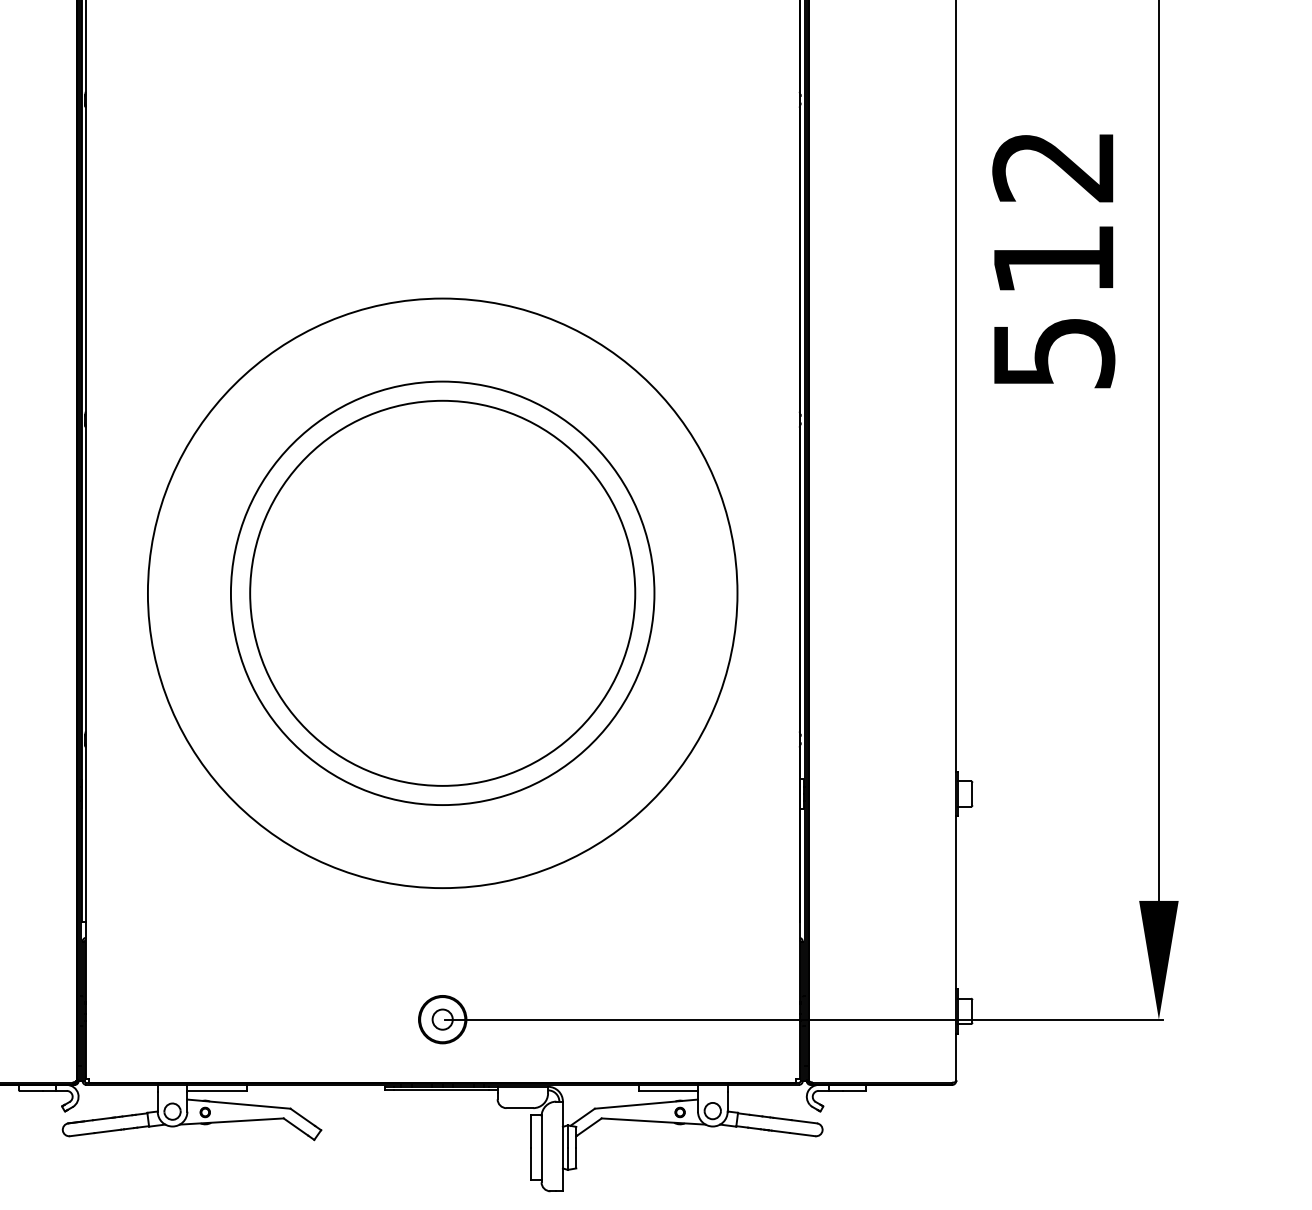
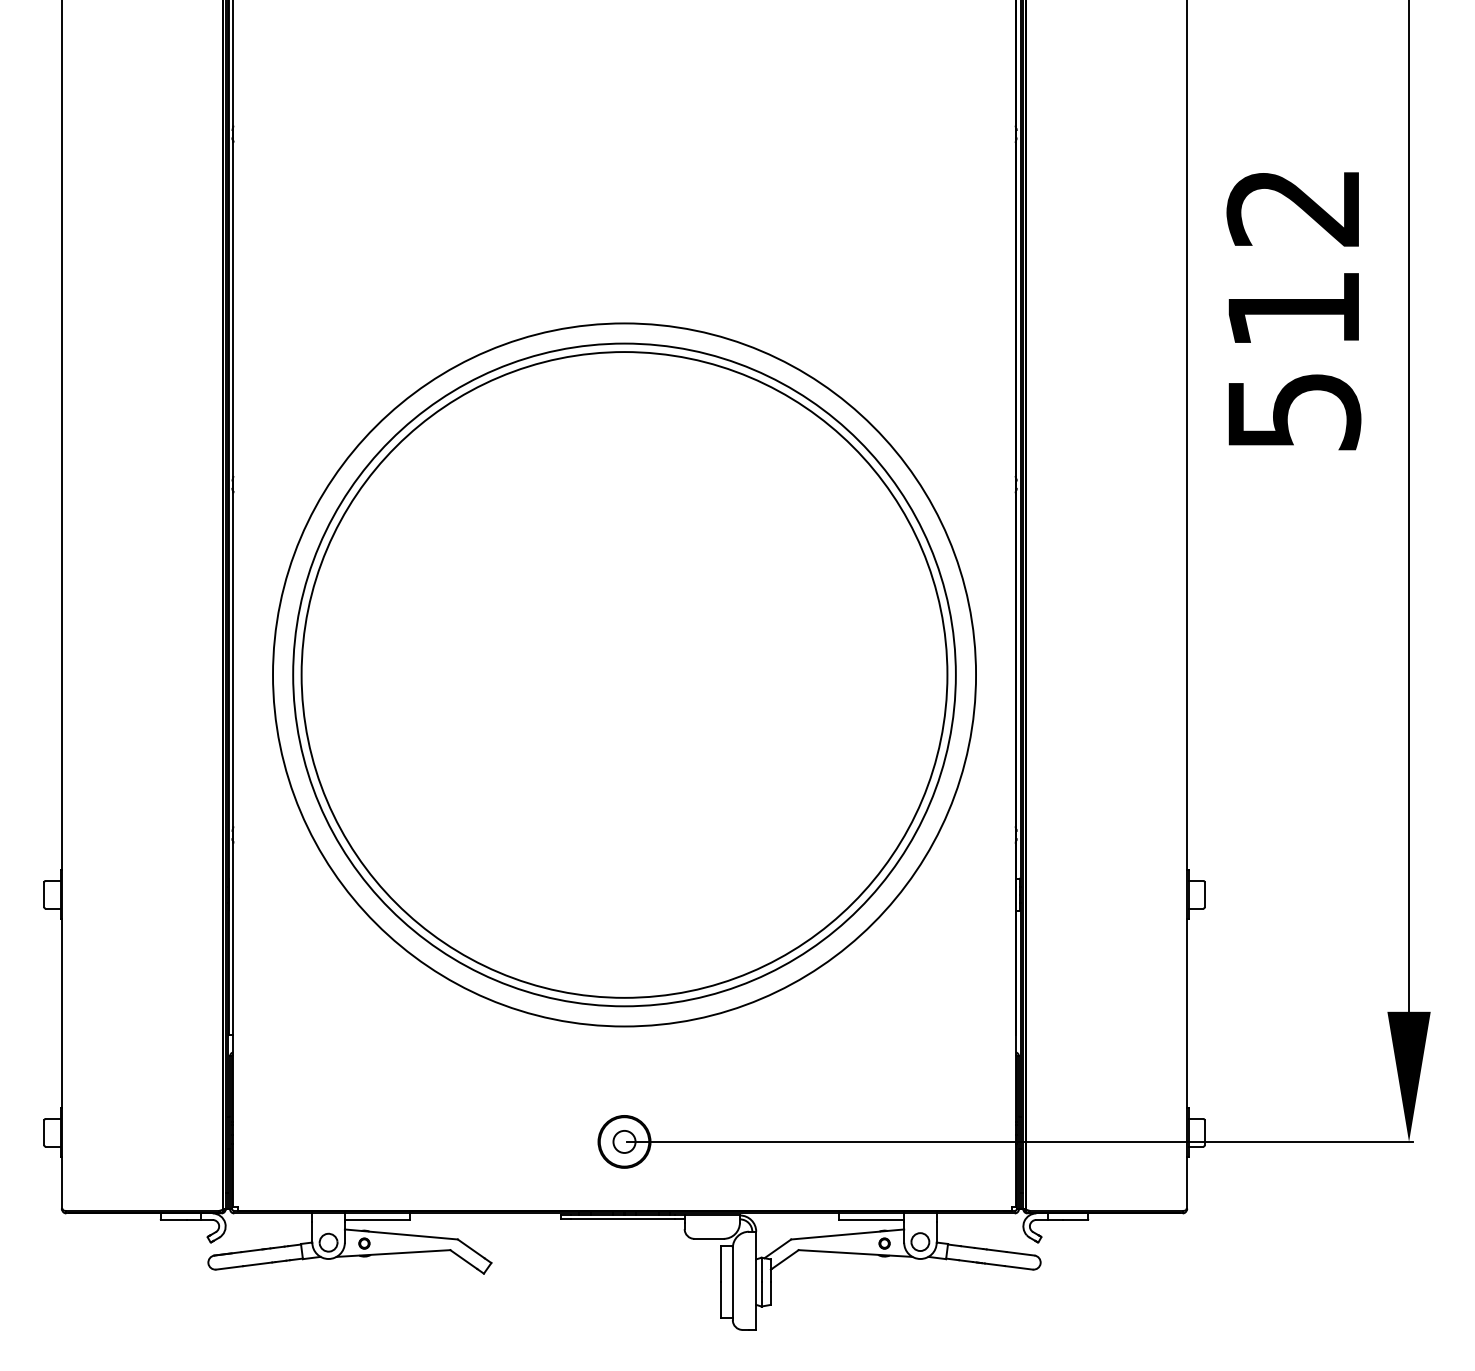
circle: (442, 592) -> (624, 674), size x1.43
circle: (442, 592) -> (624, 674), size x1.67

